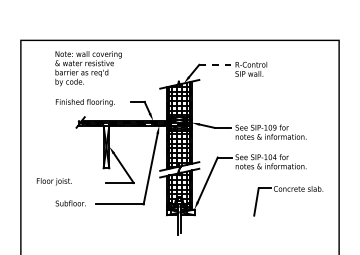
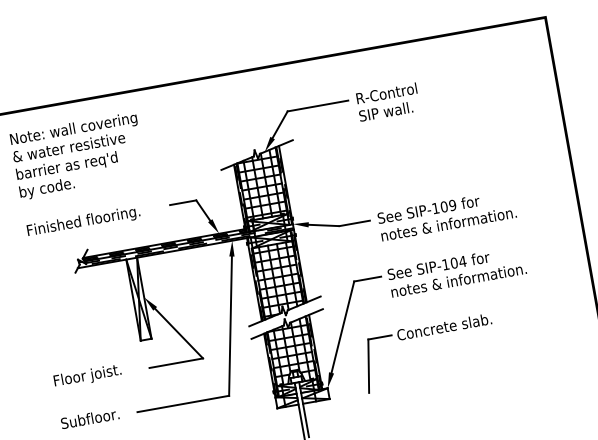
line: (215, 64) -> (318, 105), dashed -> solid
text: (54, 181) -> (87, 375), moved
part: (288, 191) -> (426, 335), moved

